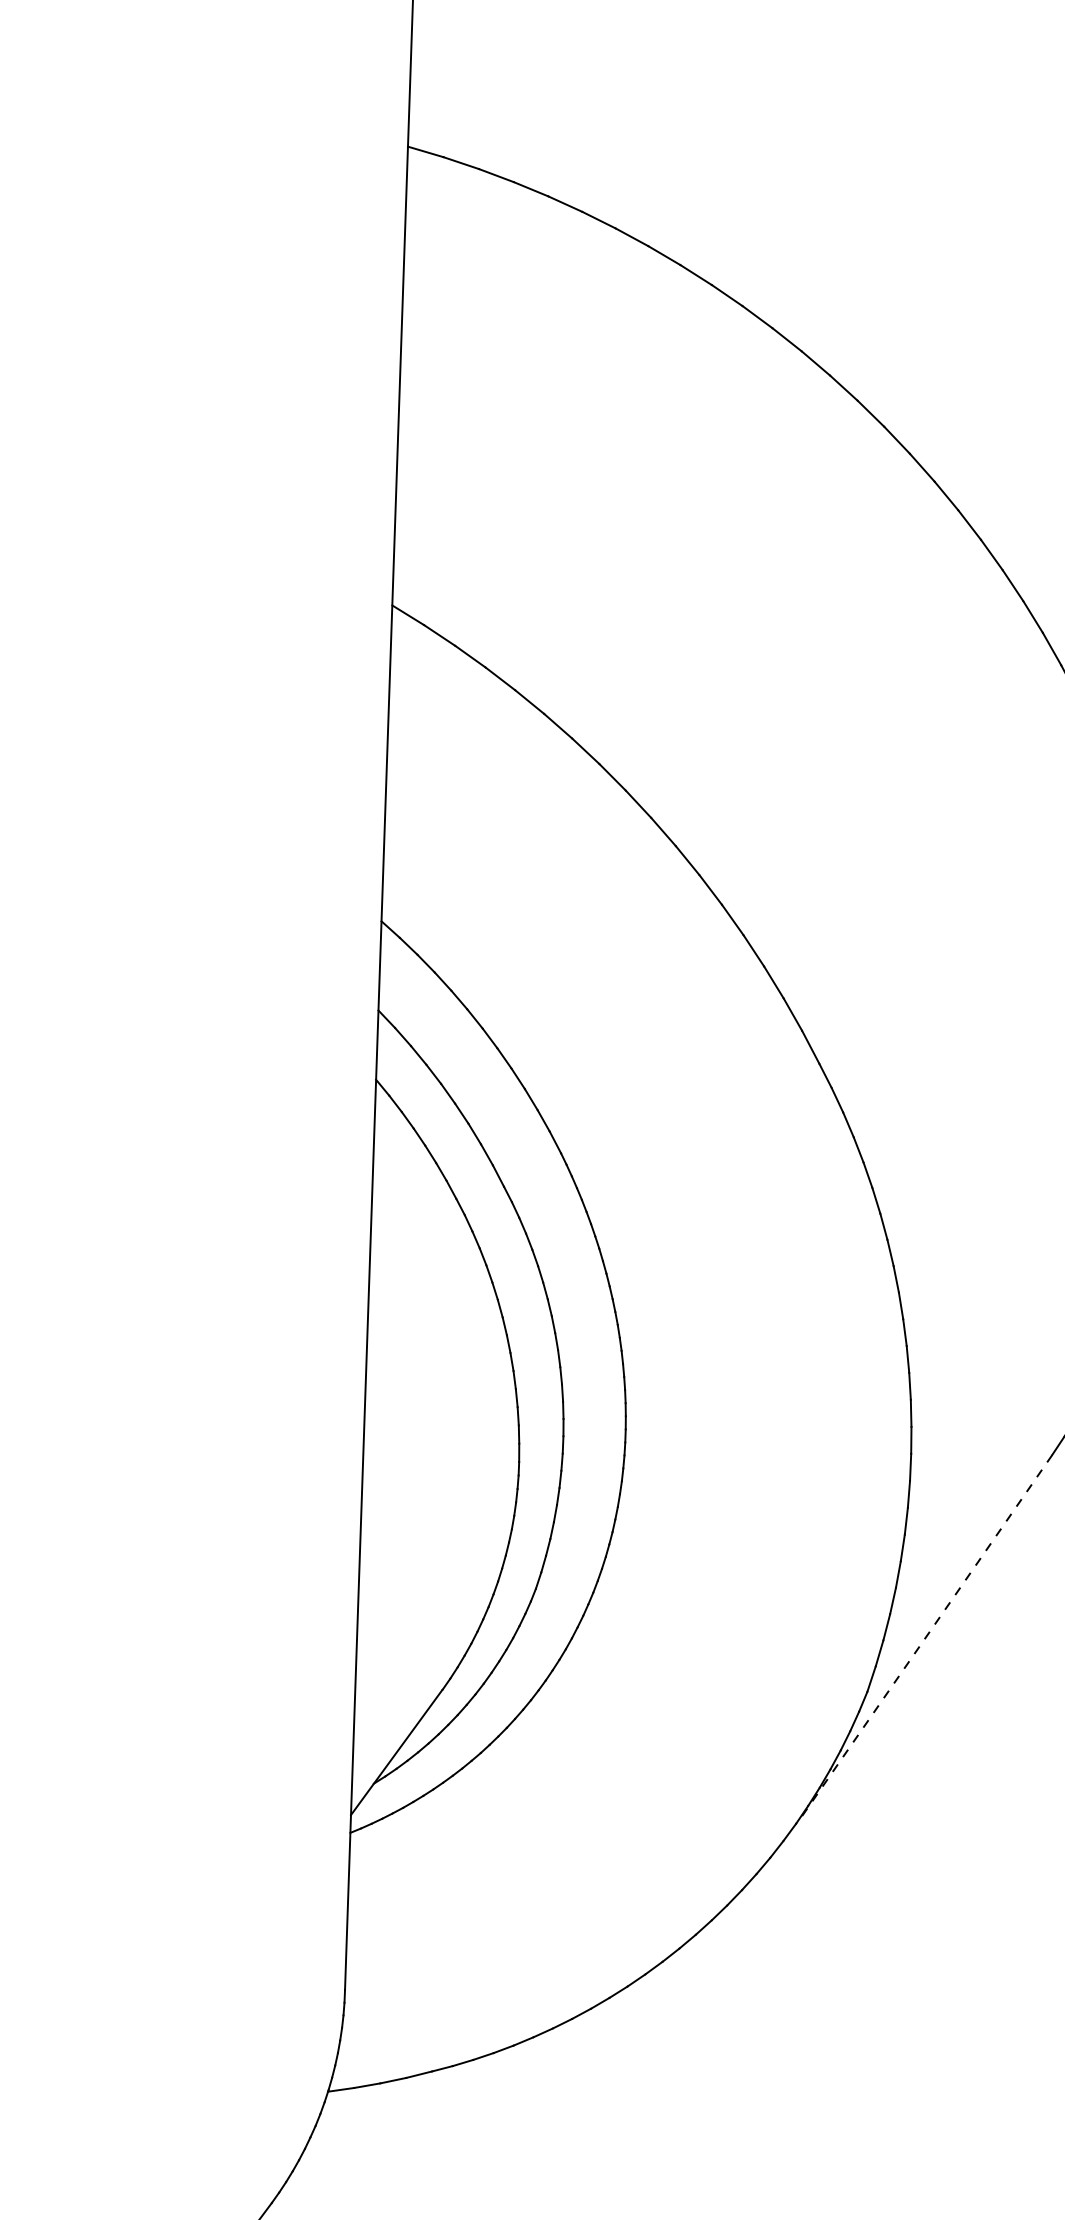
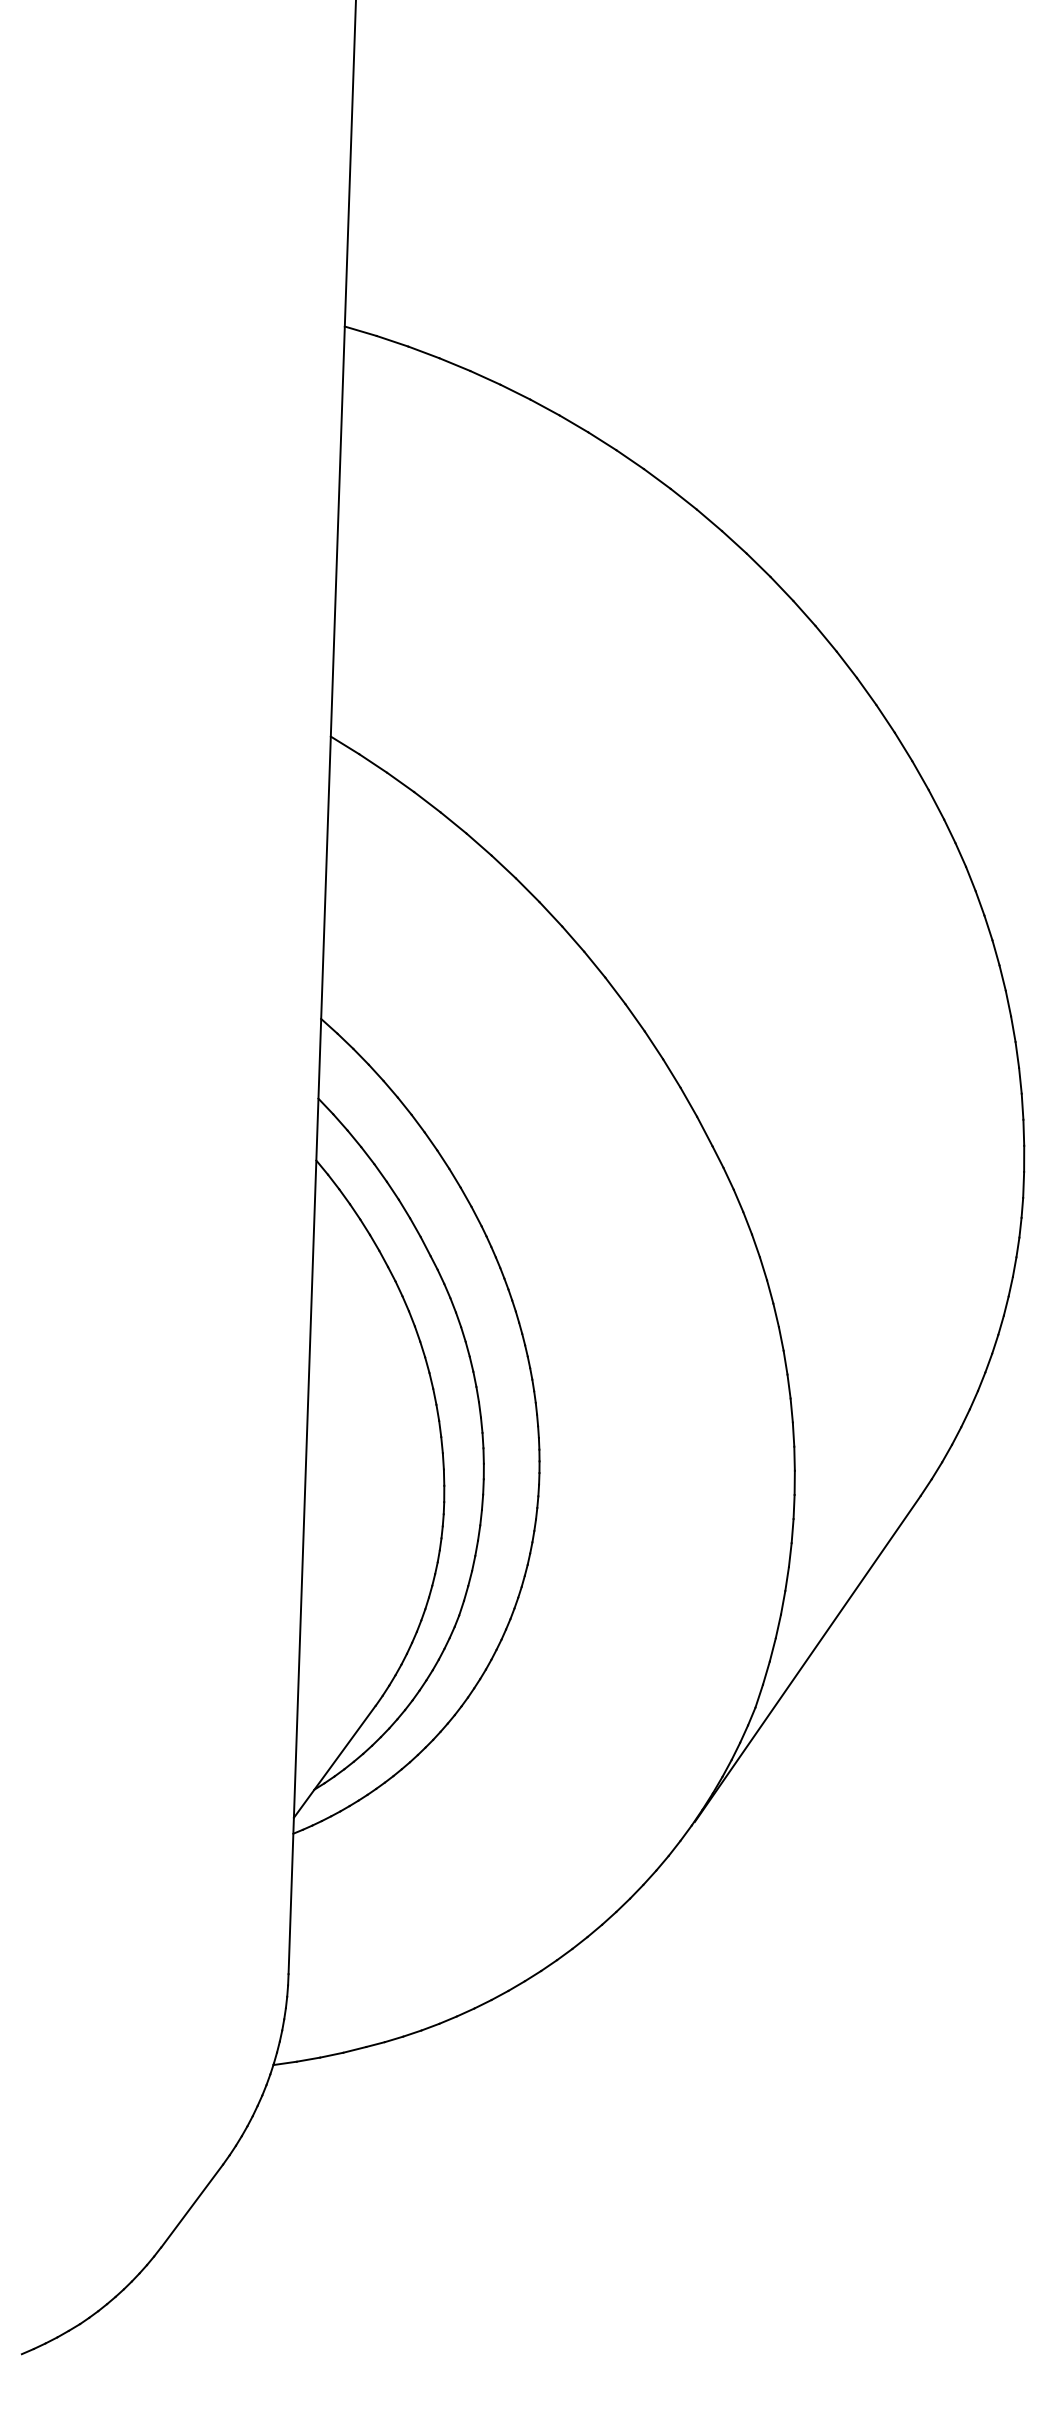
line: (925, 1637) -> (807, 1659), dashed -> solid

